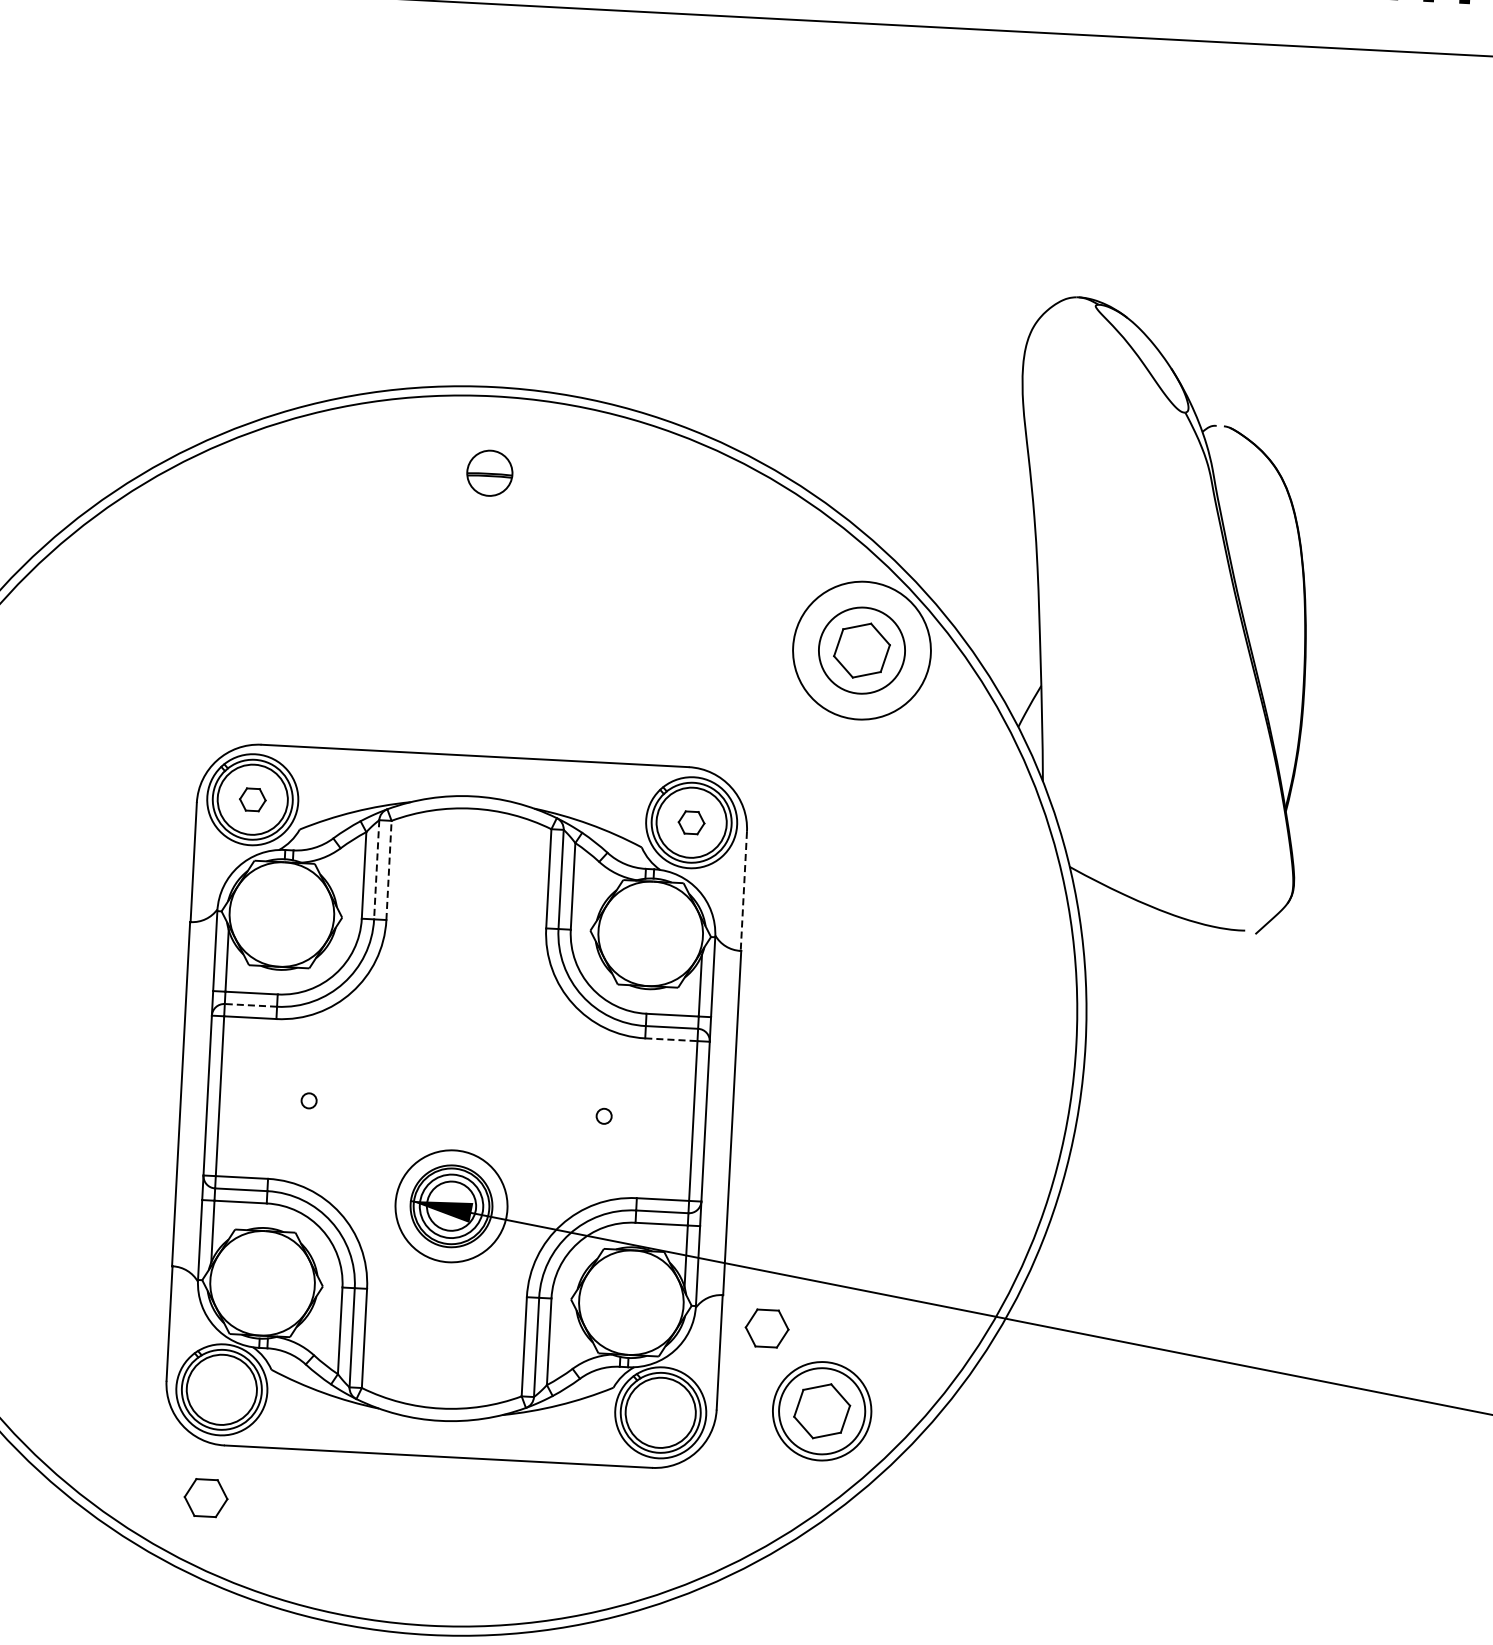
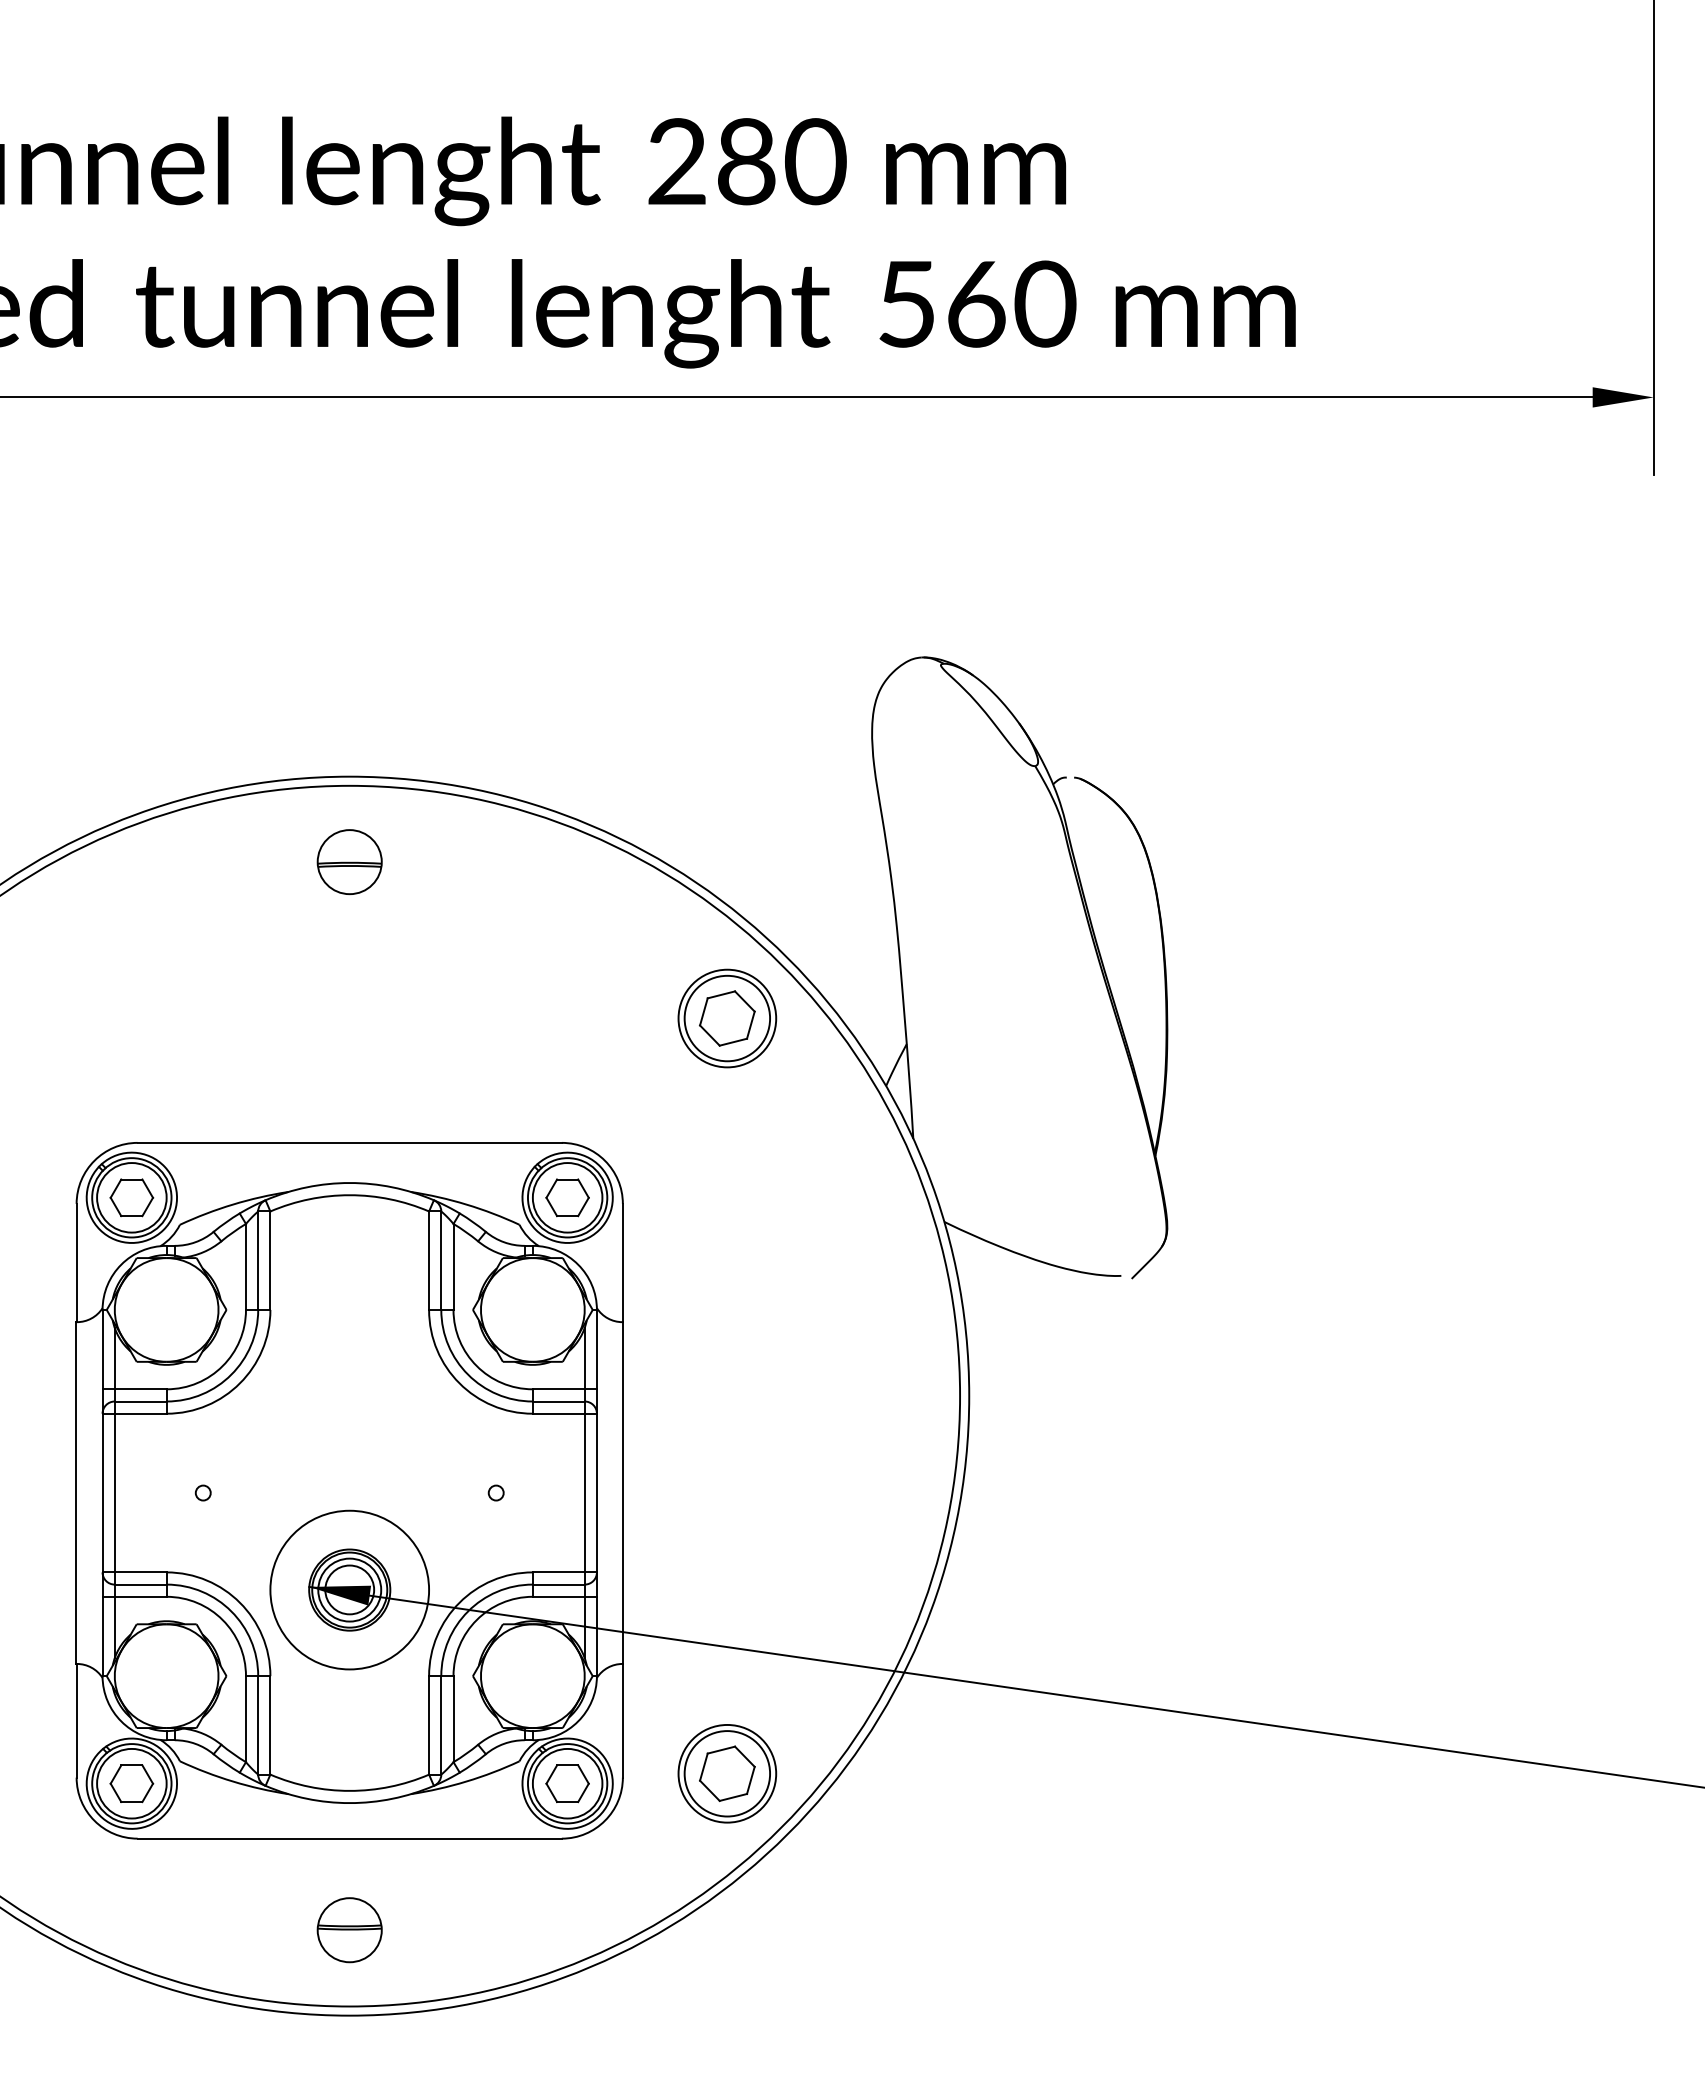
part: (489, 473) -> (349, 862), size x1.43
circle: (862, 650) -> (727, 1018), size x0.71
part: (252, 799) -> (131, 1197), size x1.67
part: (691, 822) -> (567, 1197), size x1.67
line: (376, 870) -> (258, 1261), dashed -> solid
line: (389, 870) -> (270, 1260), dashed -> solid
line: (743, 891) -> (622, 1263), dashed -> solid
line: (250, 1005) -> (140, 1401), dashed -> solid
line: (671, 1039) -> (558, 1413), dashed -> solid
circle: (451, 1205) -> (349, 1589), size x1.43
part: (767, 1328) -> (567, 1783), moved
part: (205, 1497) -> (131, 1783), moved
part: (433, 1549) -> (349, 1930), added

